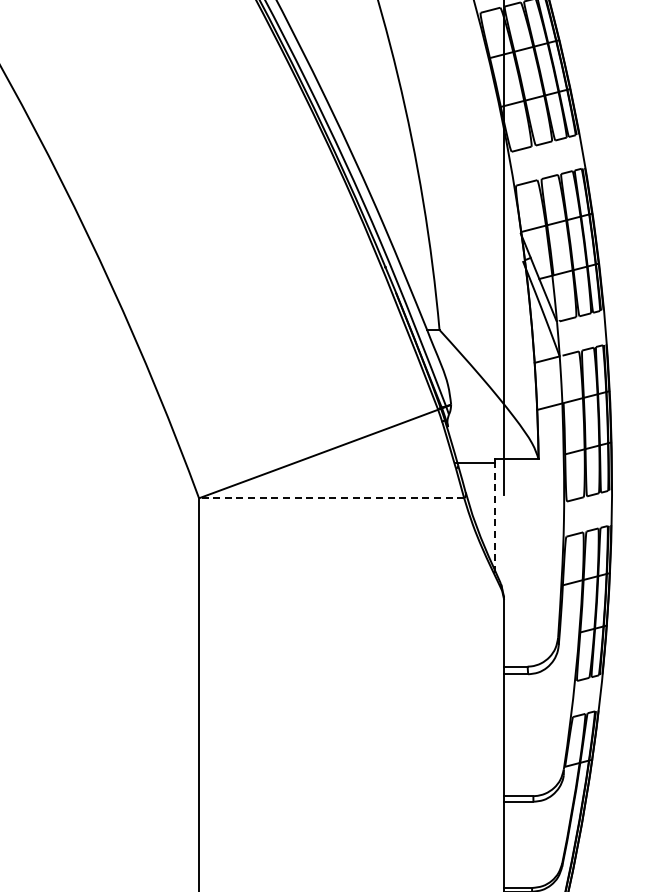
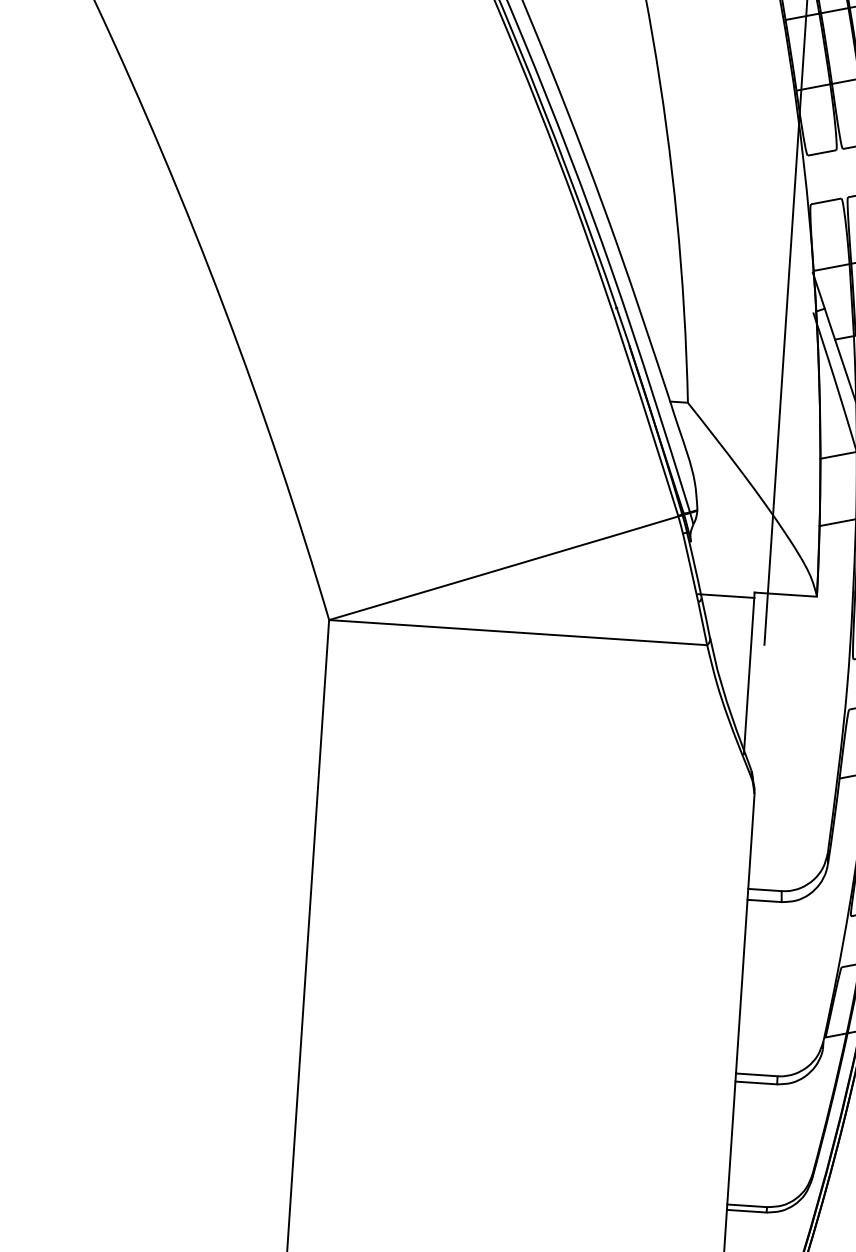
line: (331, 498) -> (517, 632), dashed -> solid
line: (494, 517) -> (748, 675), dashed -> solid

